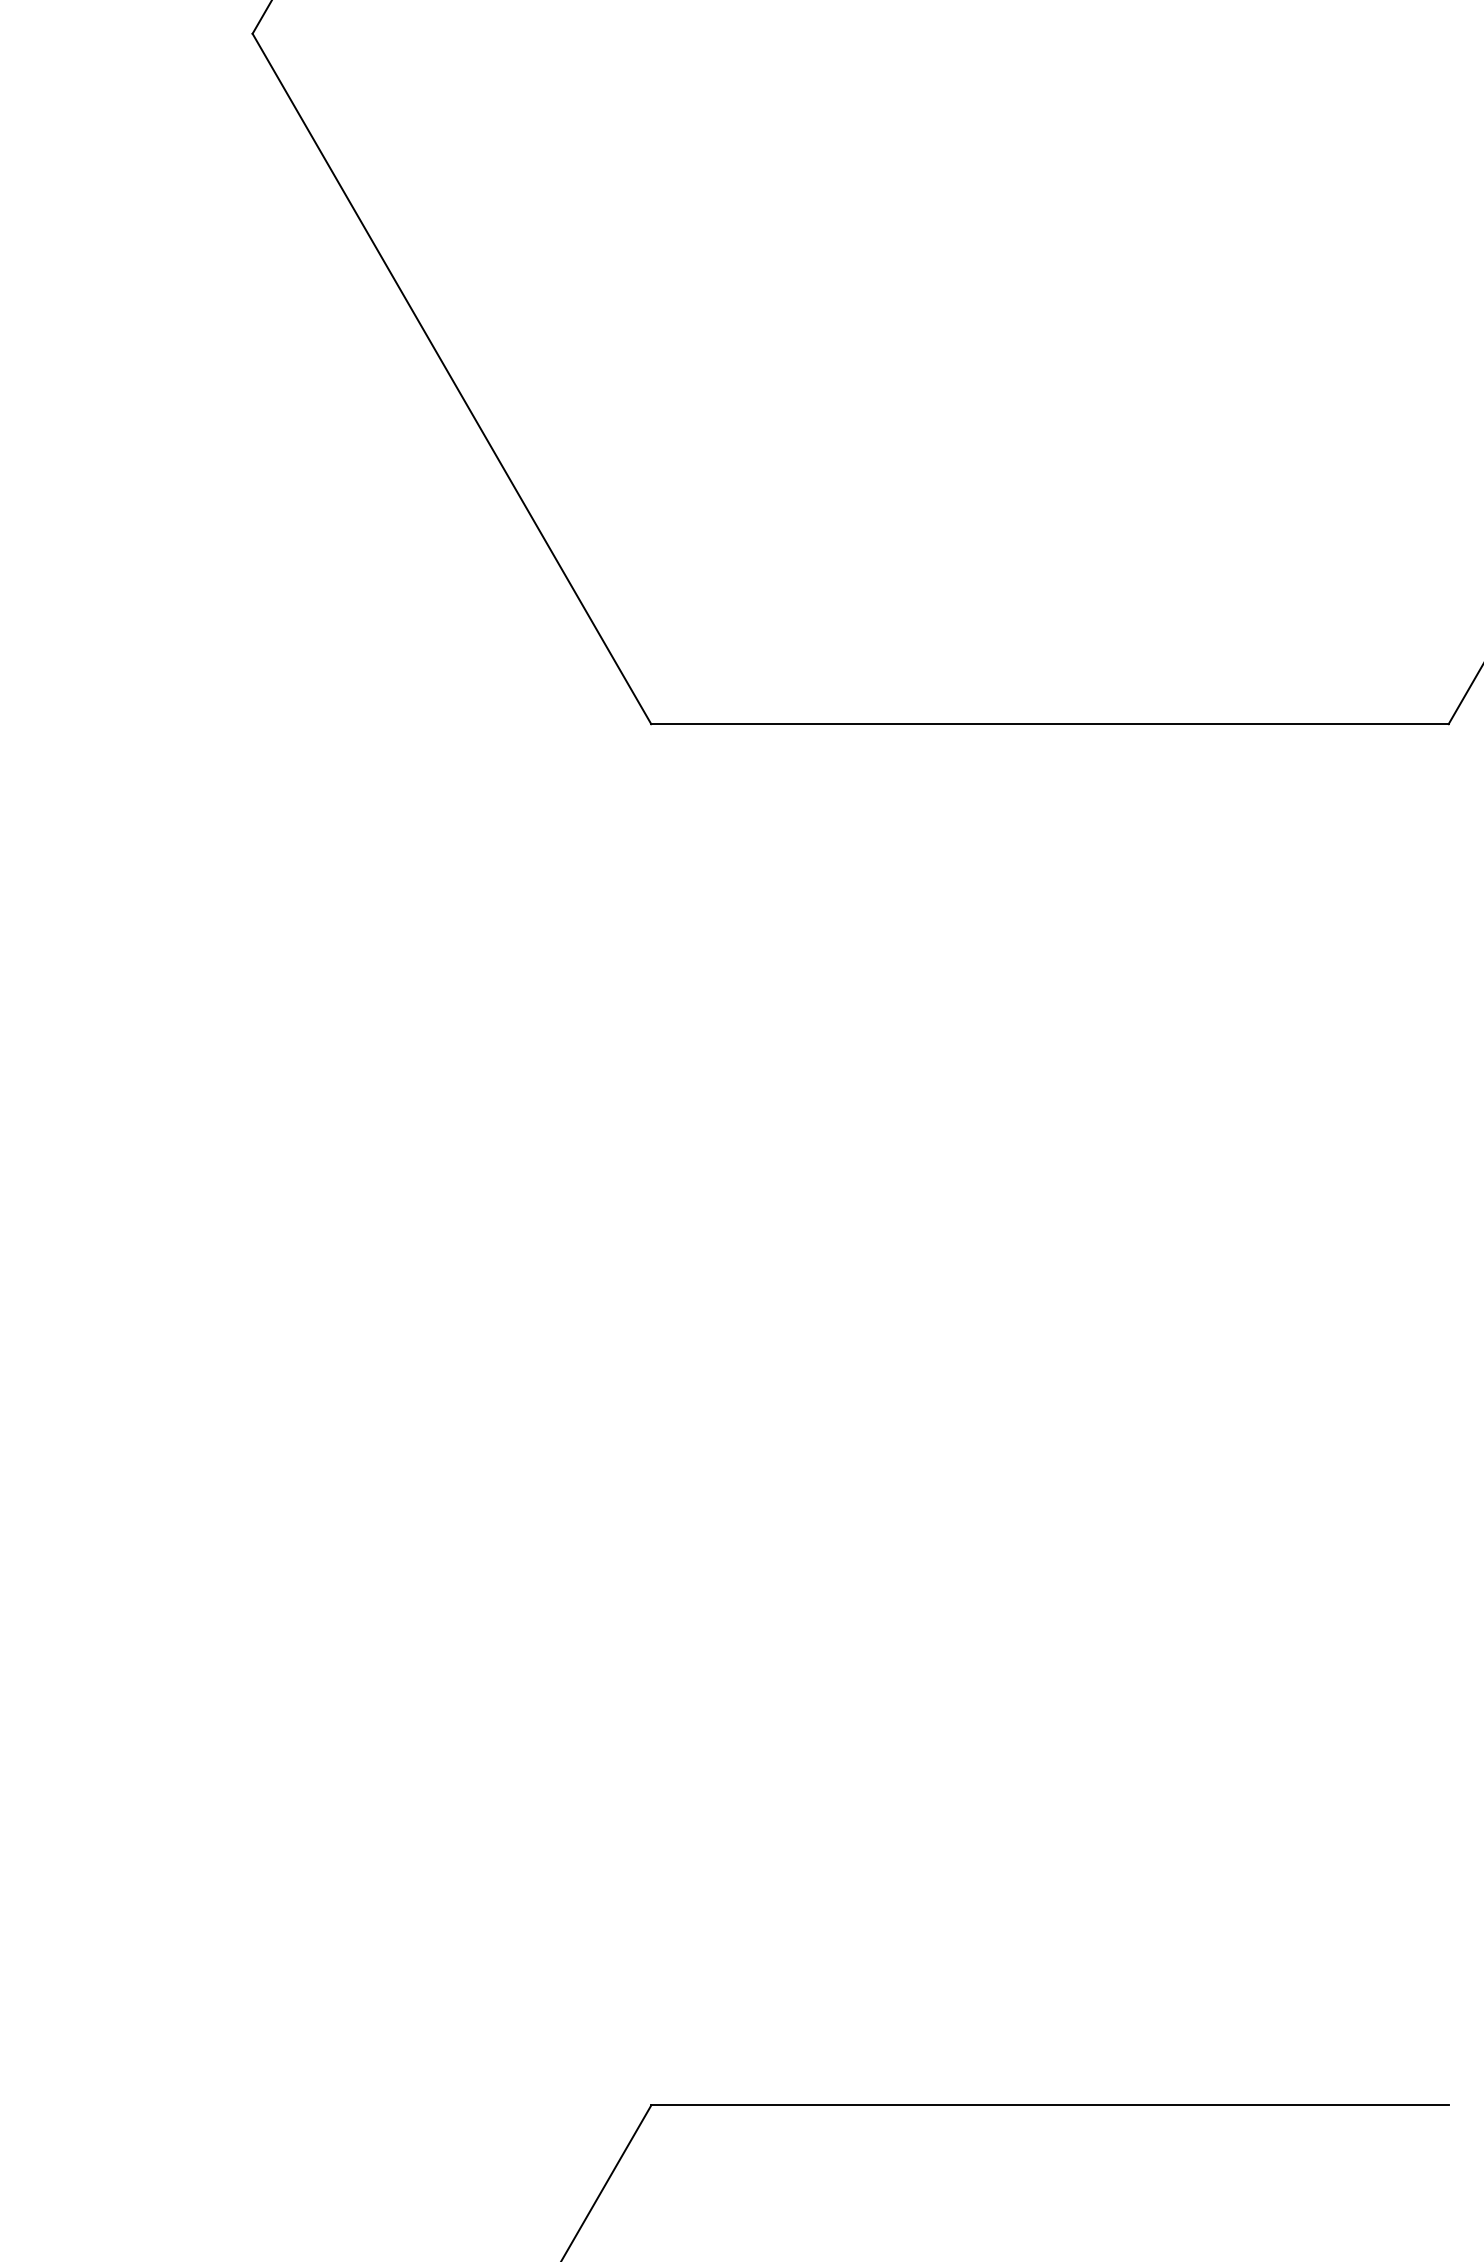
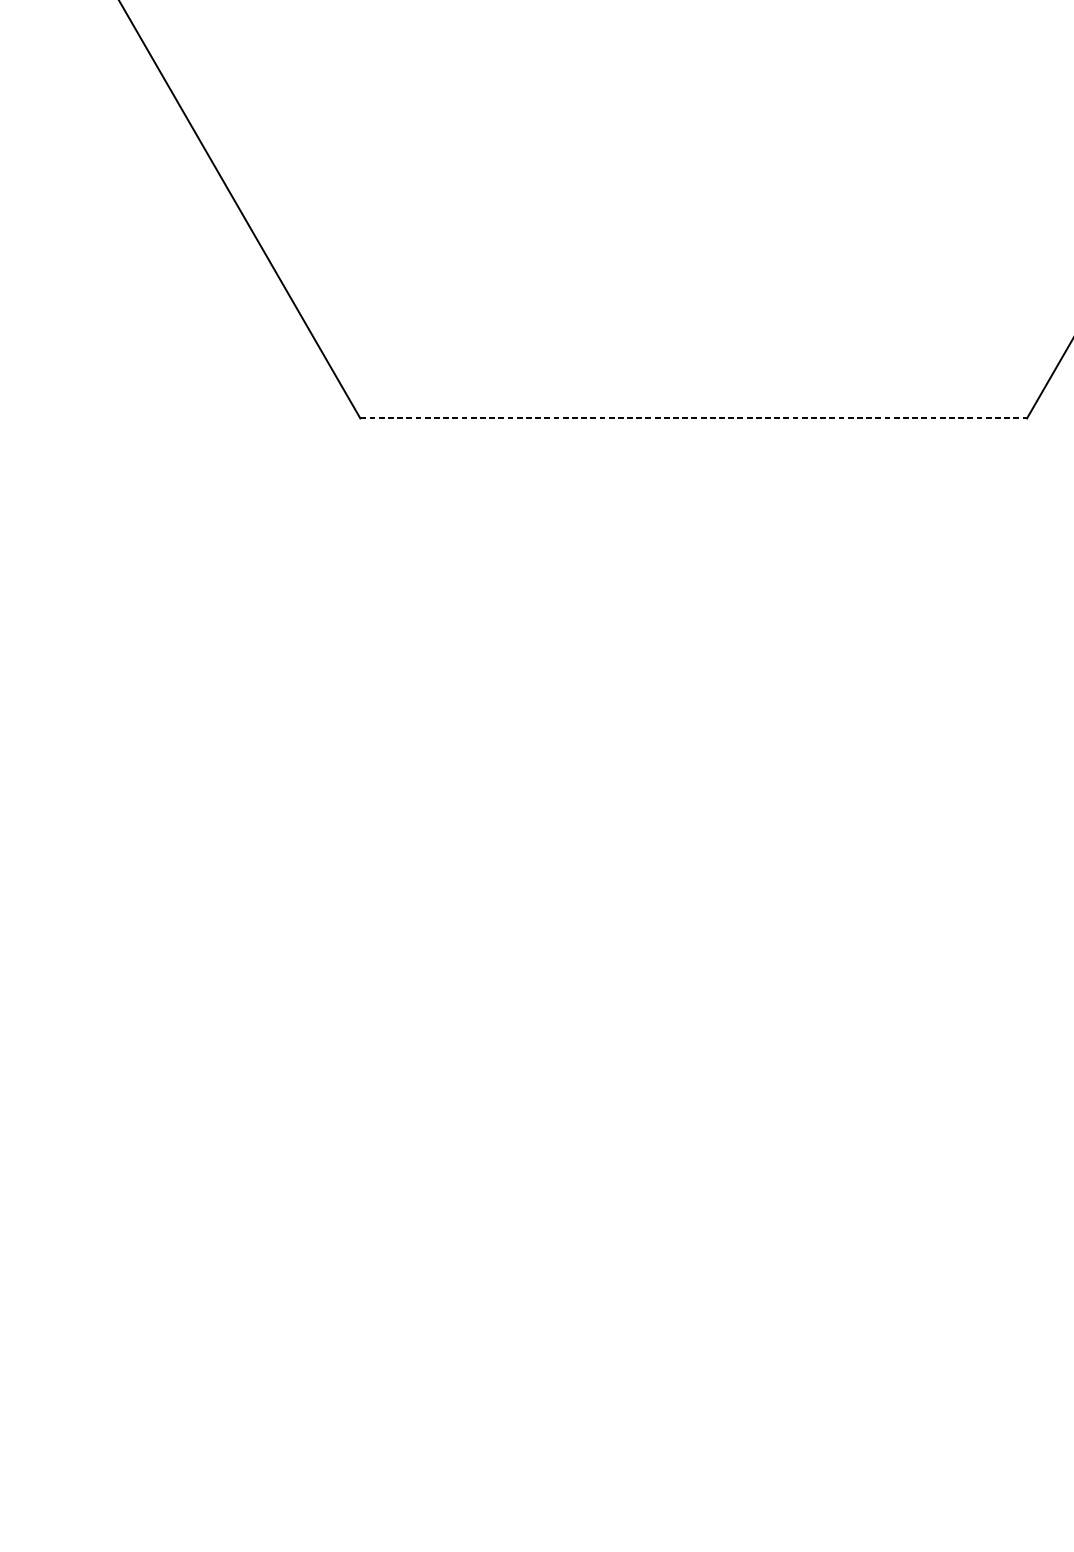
line: (1049, 724) -> (693, 418), solid -> dashed

